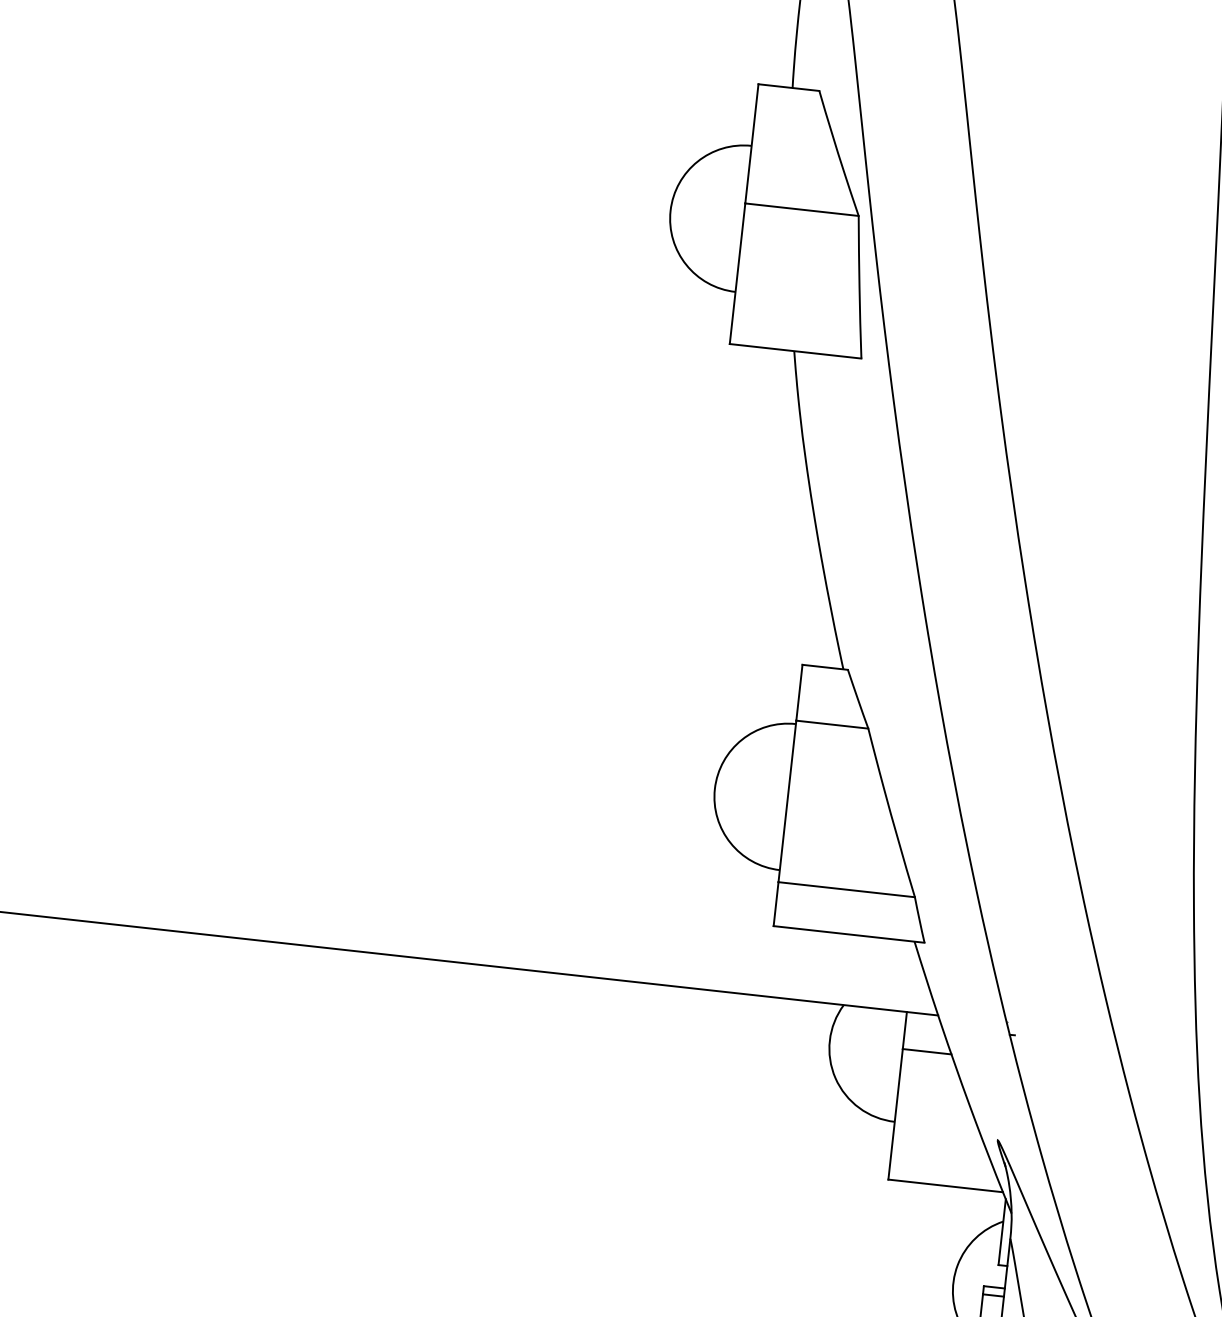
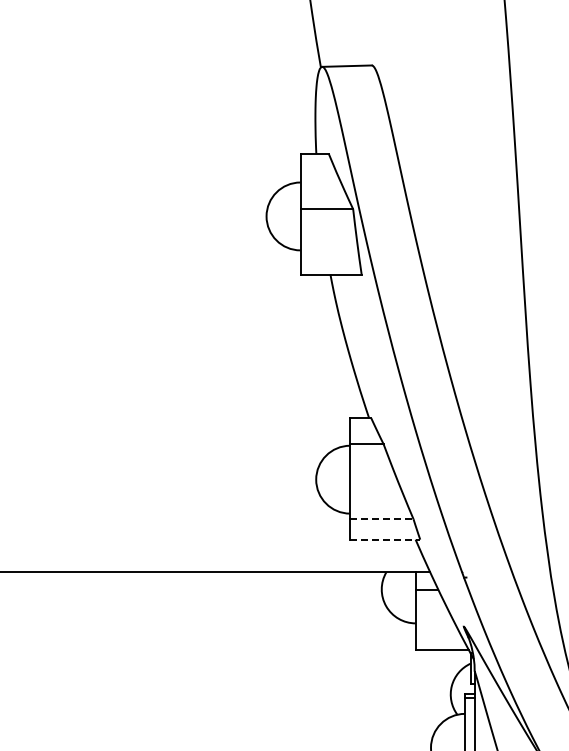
line: (845, 890) -> (381, 519), solid -> dashed
line: (849, 934) -> (385, 539), solid -> dashed

